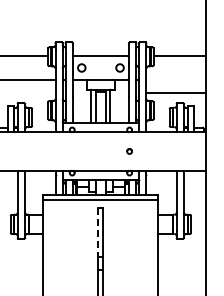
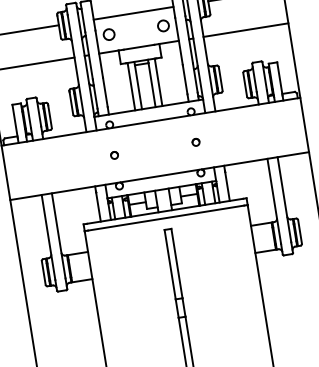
line: (176, 92) -> (246, 29), moved
part: (71, 151) -> (113, 155), added
line: (98, 233) -> (170, 265), dashed -> solid

